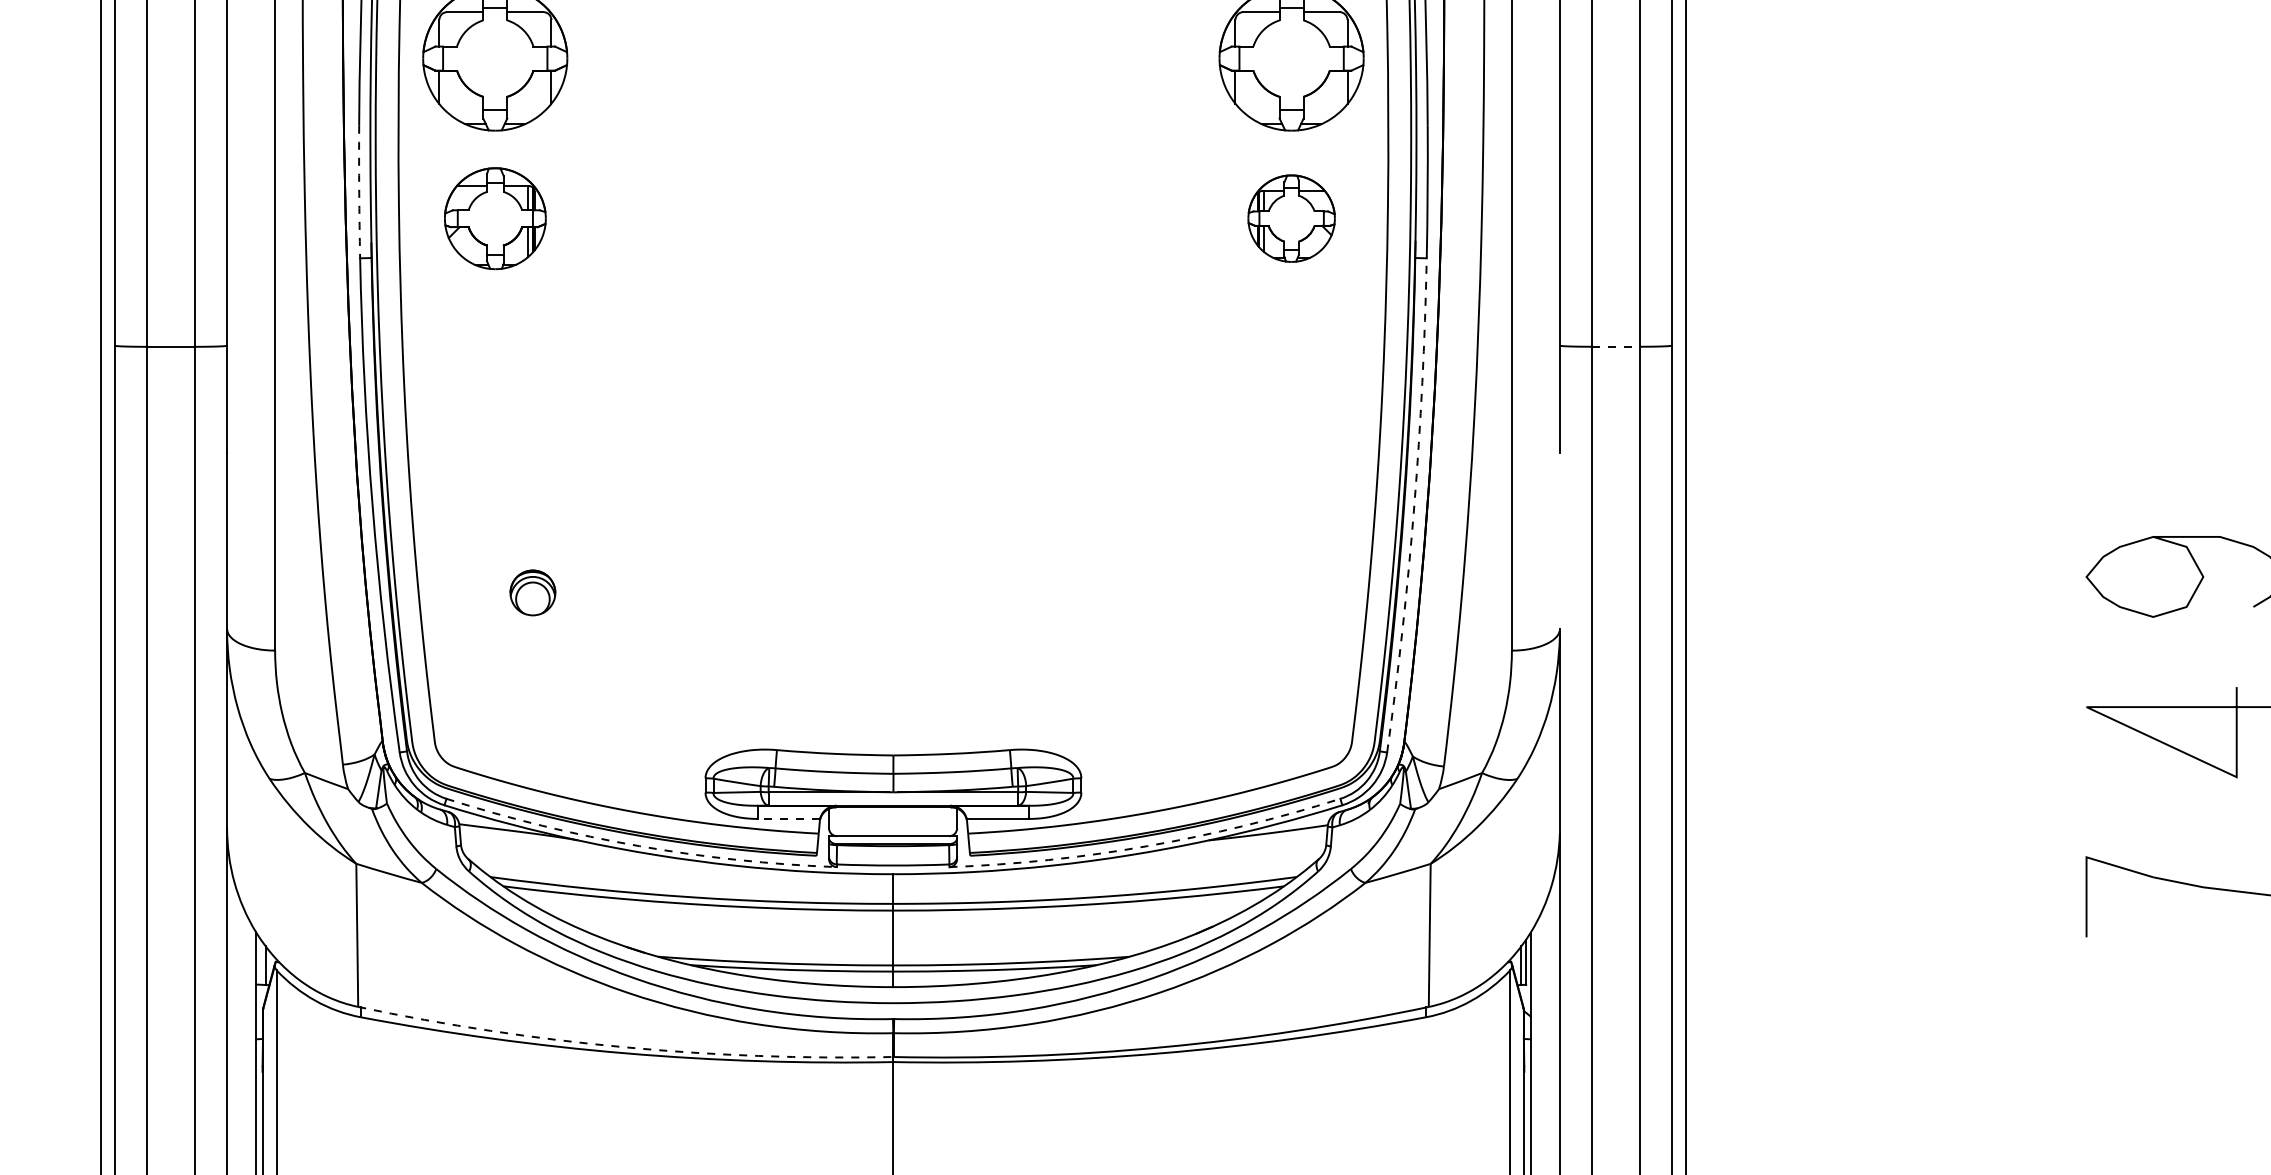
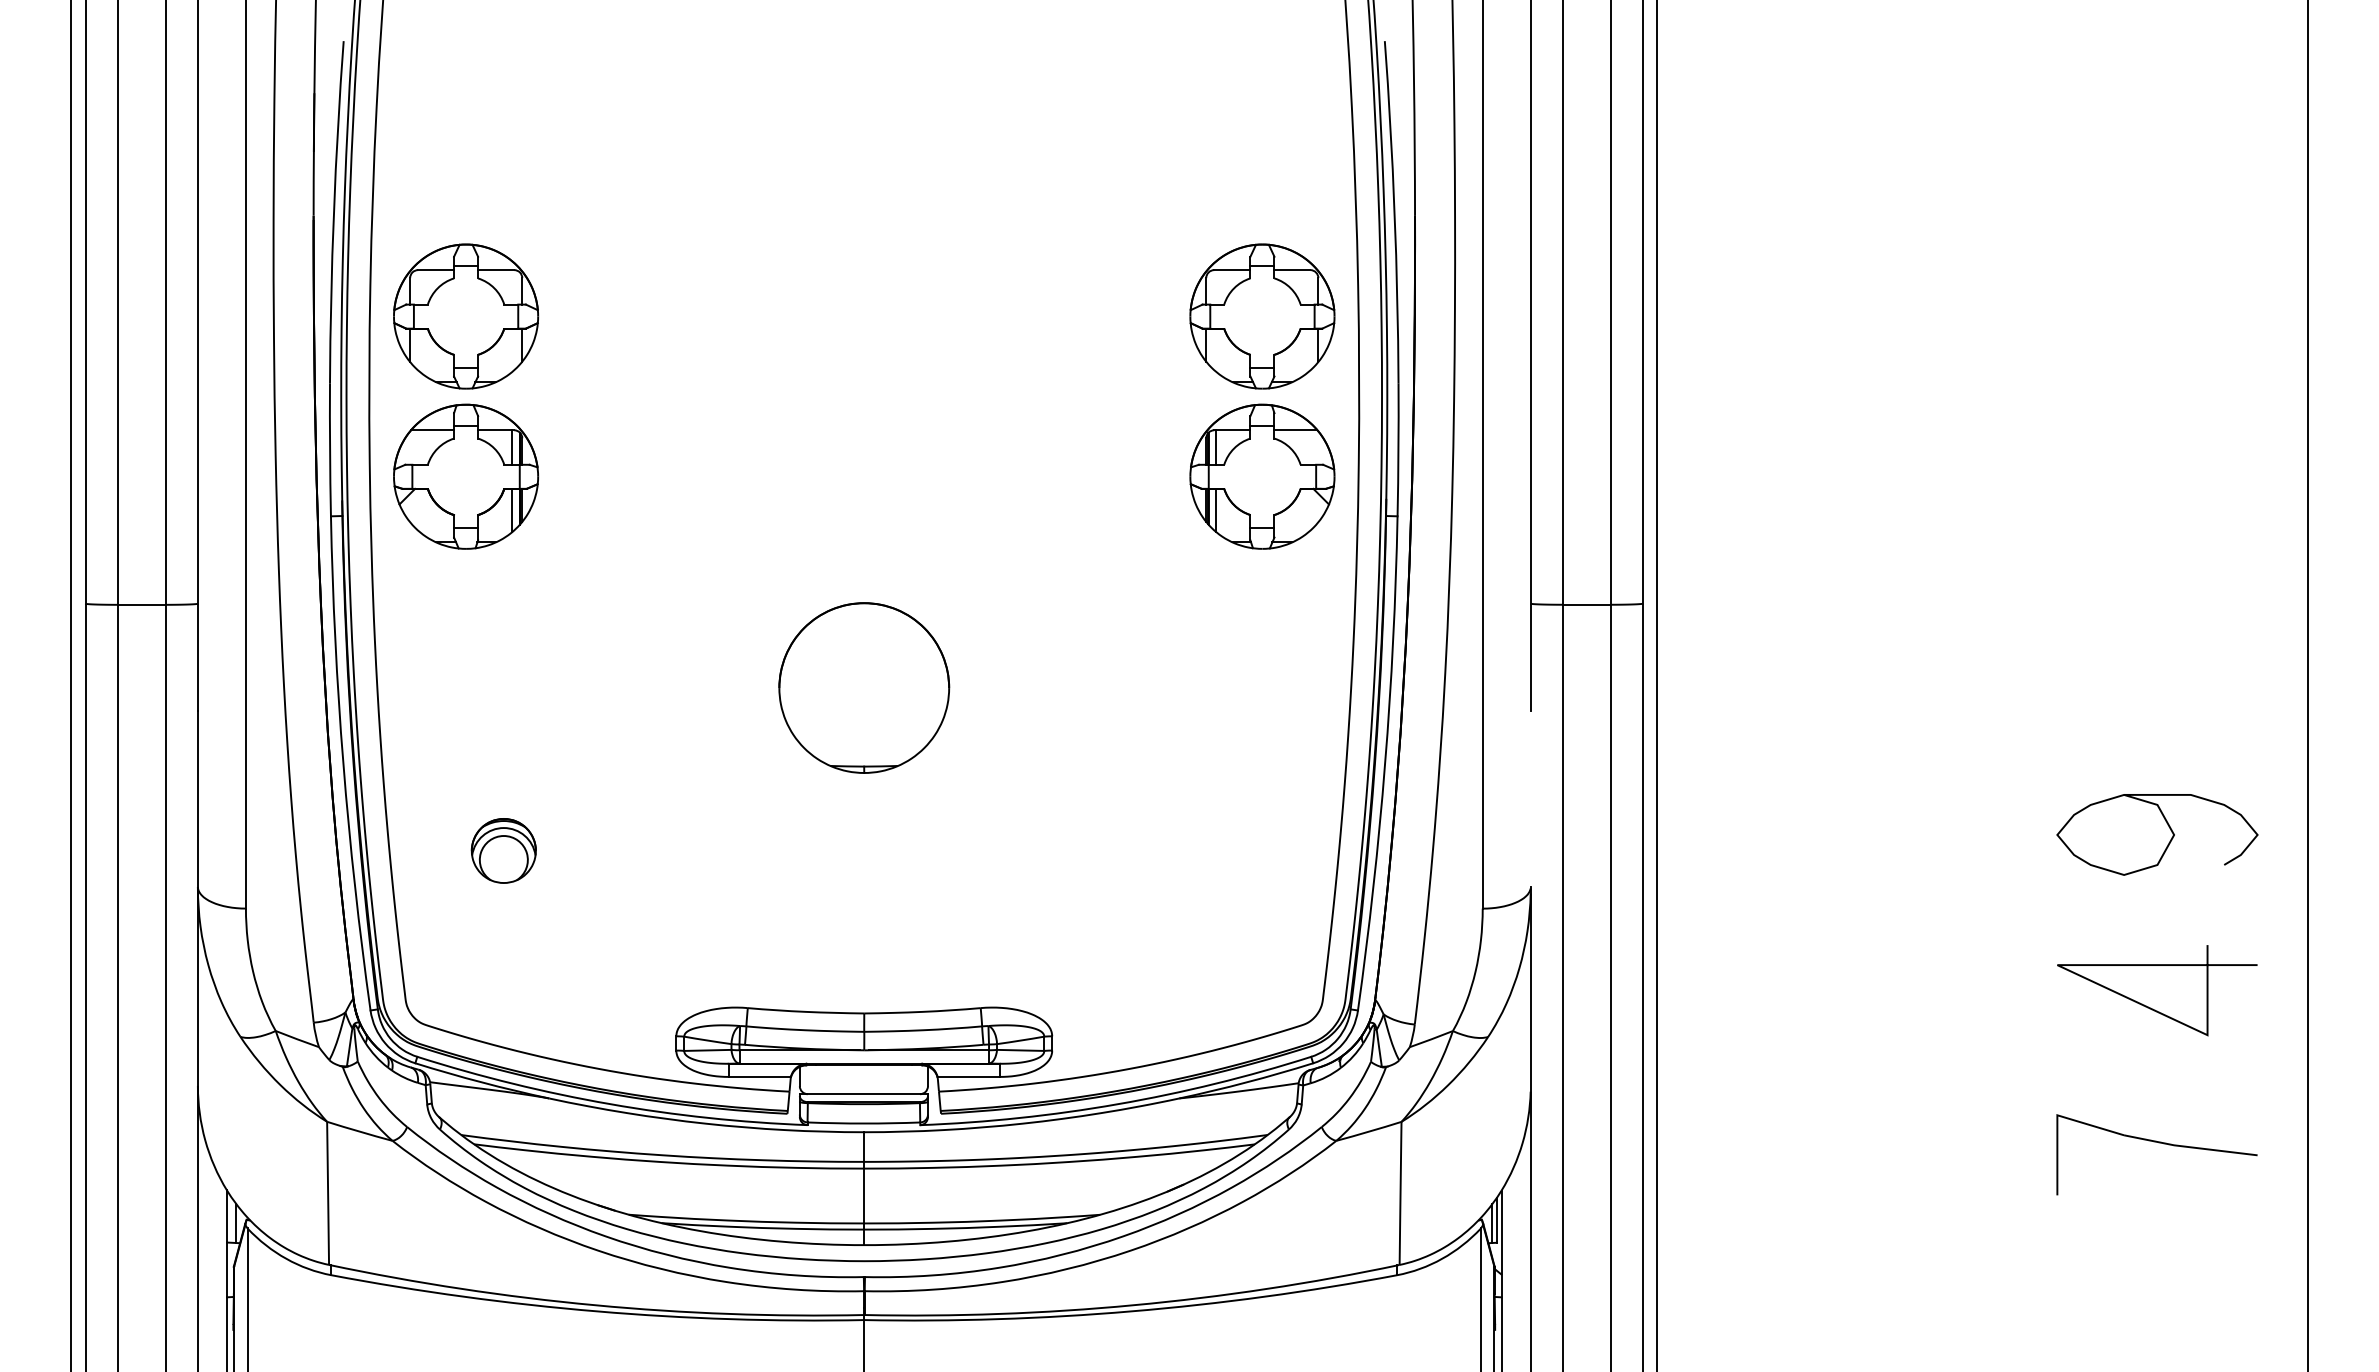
arc: (359, 192) -> (330, 450), dashed -> solid
part: (495, 218) -> (466, 476), size x1.43
part: (1291, 218) -> (1262, 476), size x1.67
line: (1616, 346) -> (1587, 604), dashed -> solid
part: (893, 429) -> (864, 687), added
arc: (1414, 506) -> (1385, 764), dashed -> solid
part: (532, 592) -> (503, 850), size x1.43
line: (788, 818) -> (759, 1076), dashed -> solid
arc: (639, 846) -> (610, 1104), dashed -> solid
arc: (1147, 846) -> (1118, 1104), dashed -> solid
arc: (624, 1047) -> (595, 1305), dashed -> solid

